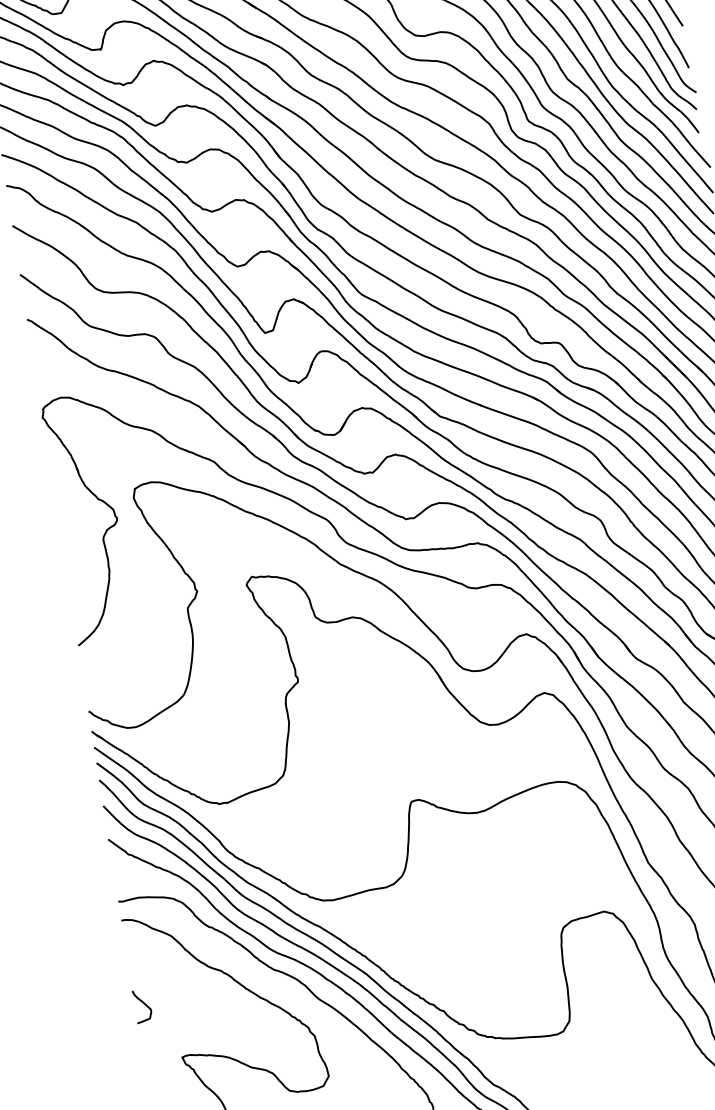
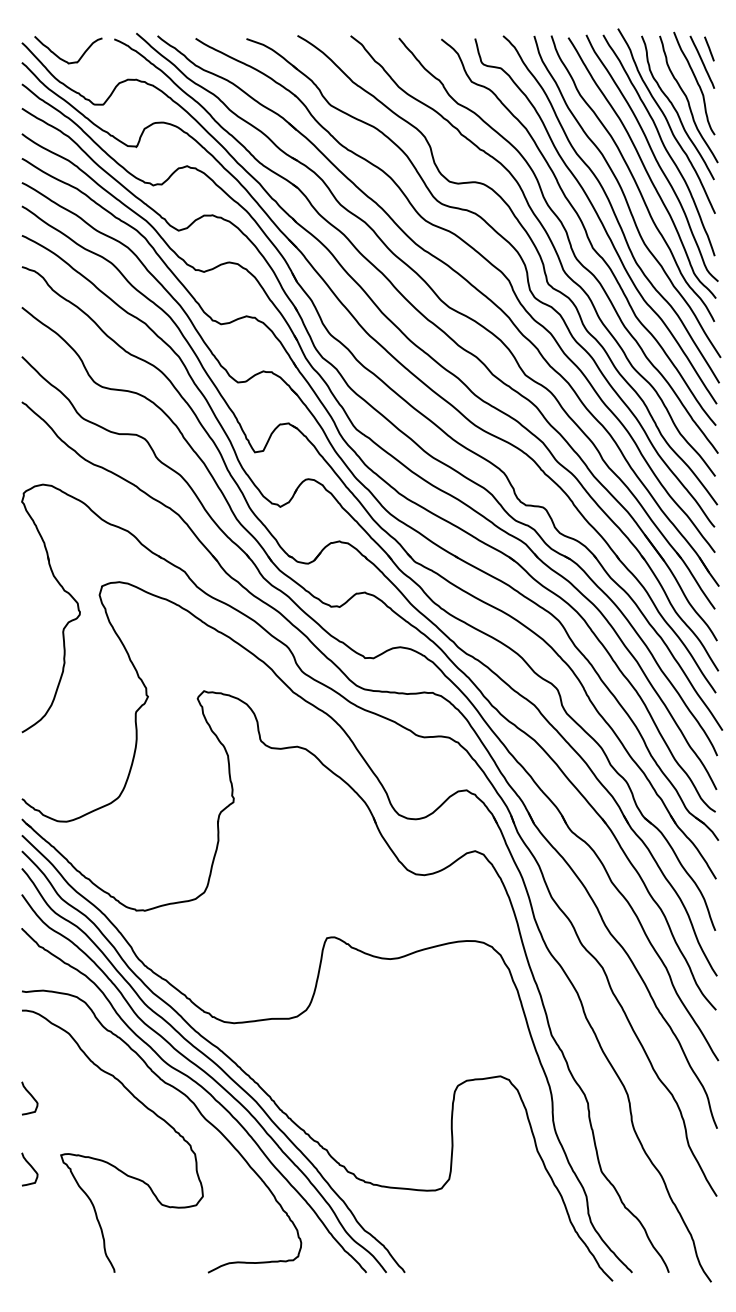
curve: (155, 1075) -> (31, 1168), added

